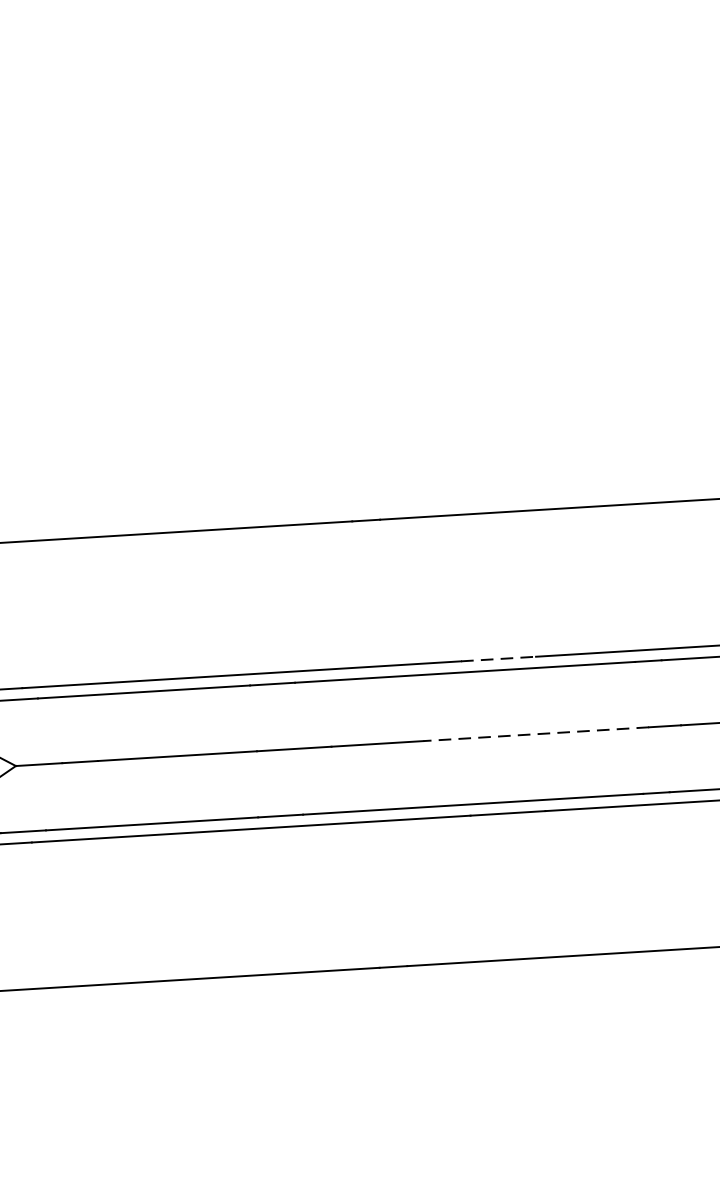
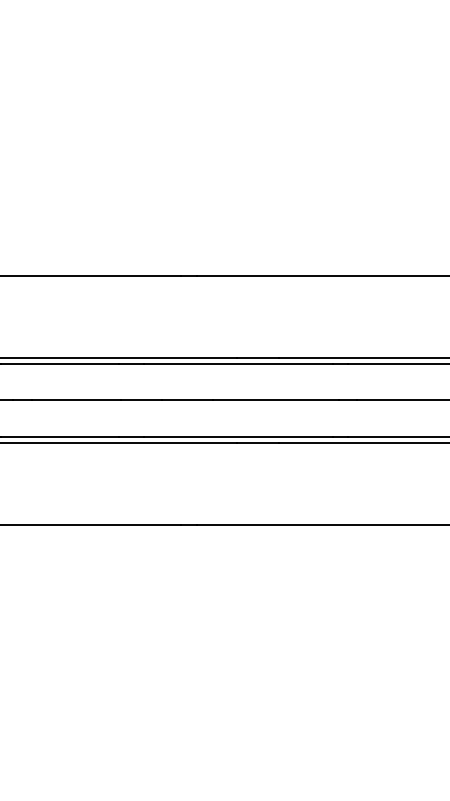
line: (497, 658) -> (257, 357), dashed -> solid
line: (536, 734) -> (276, 400), dashed -> solid

